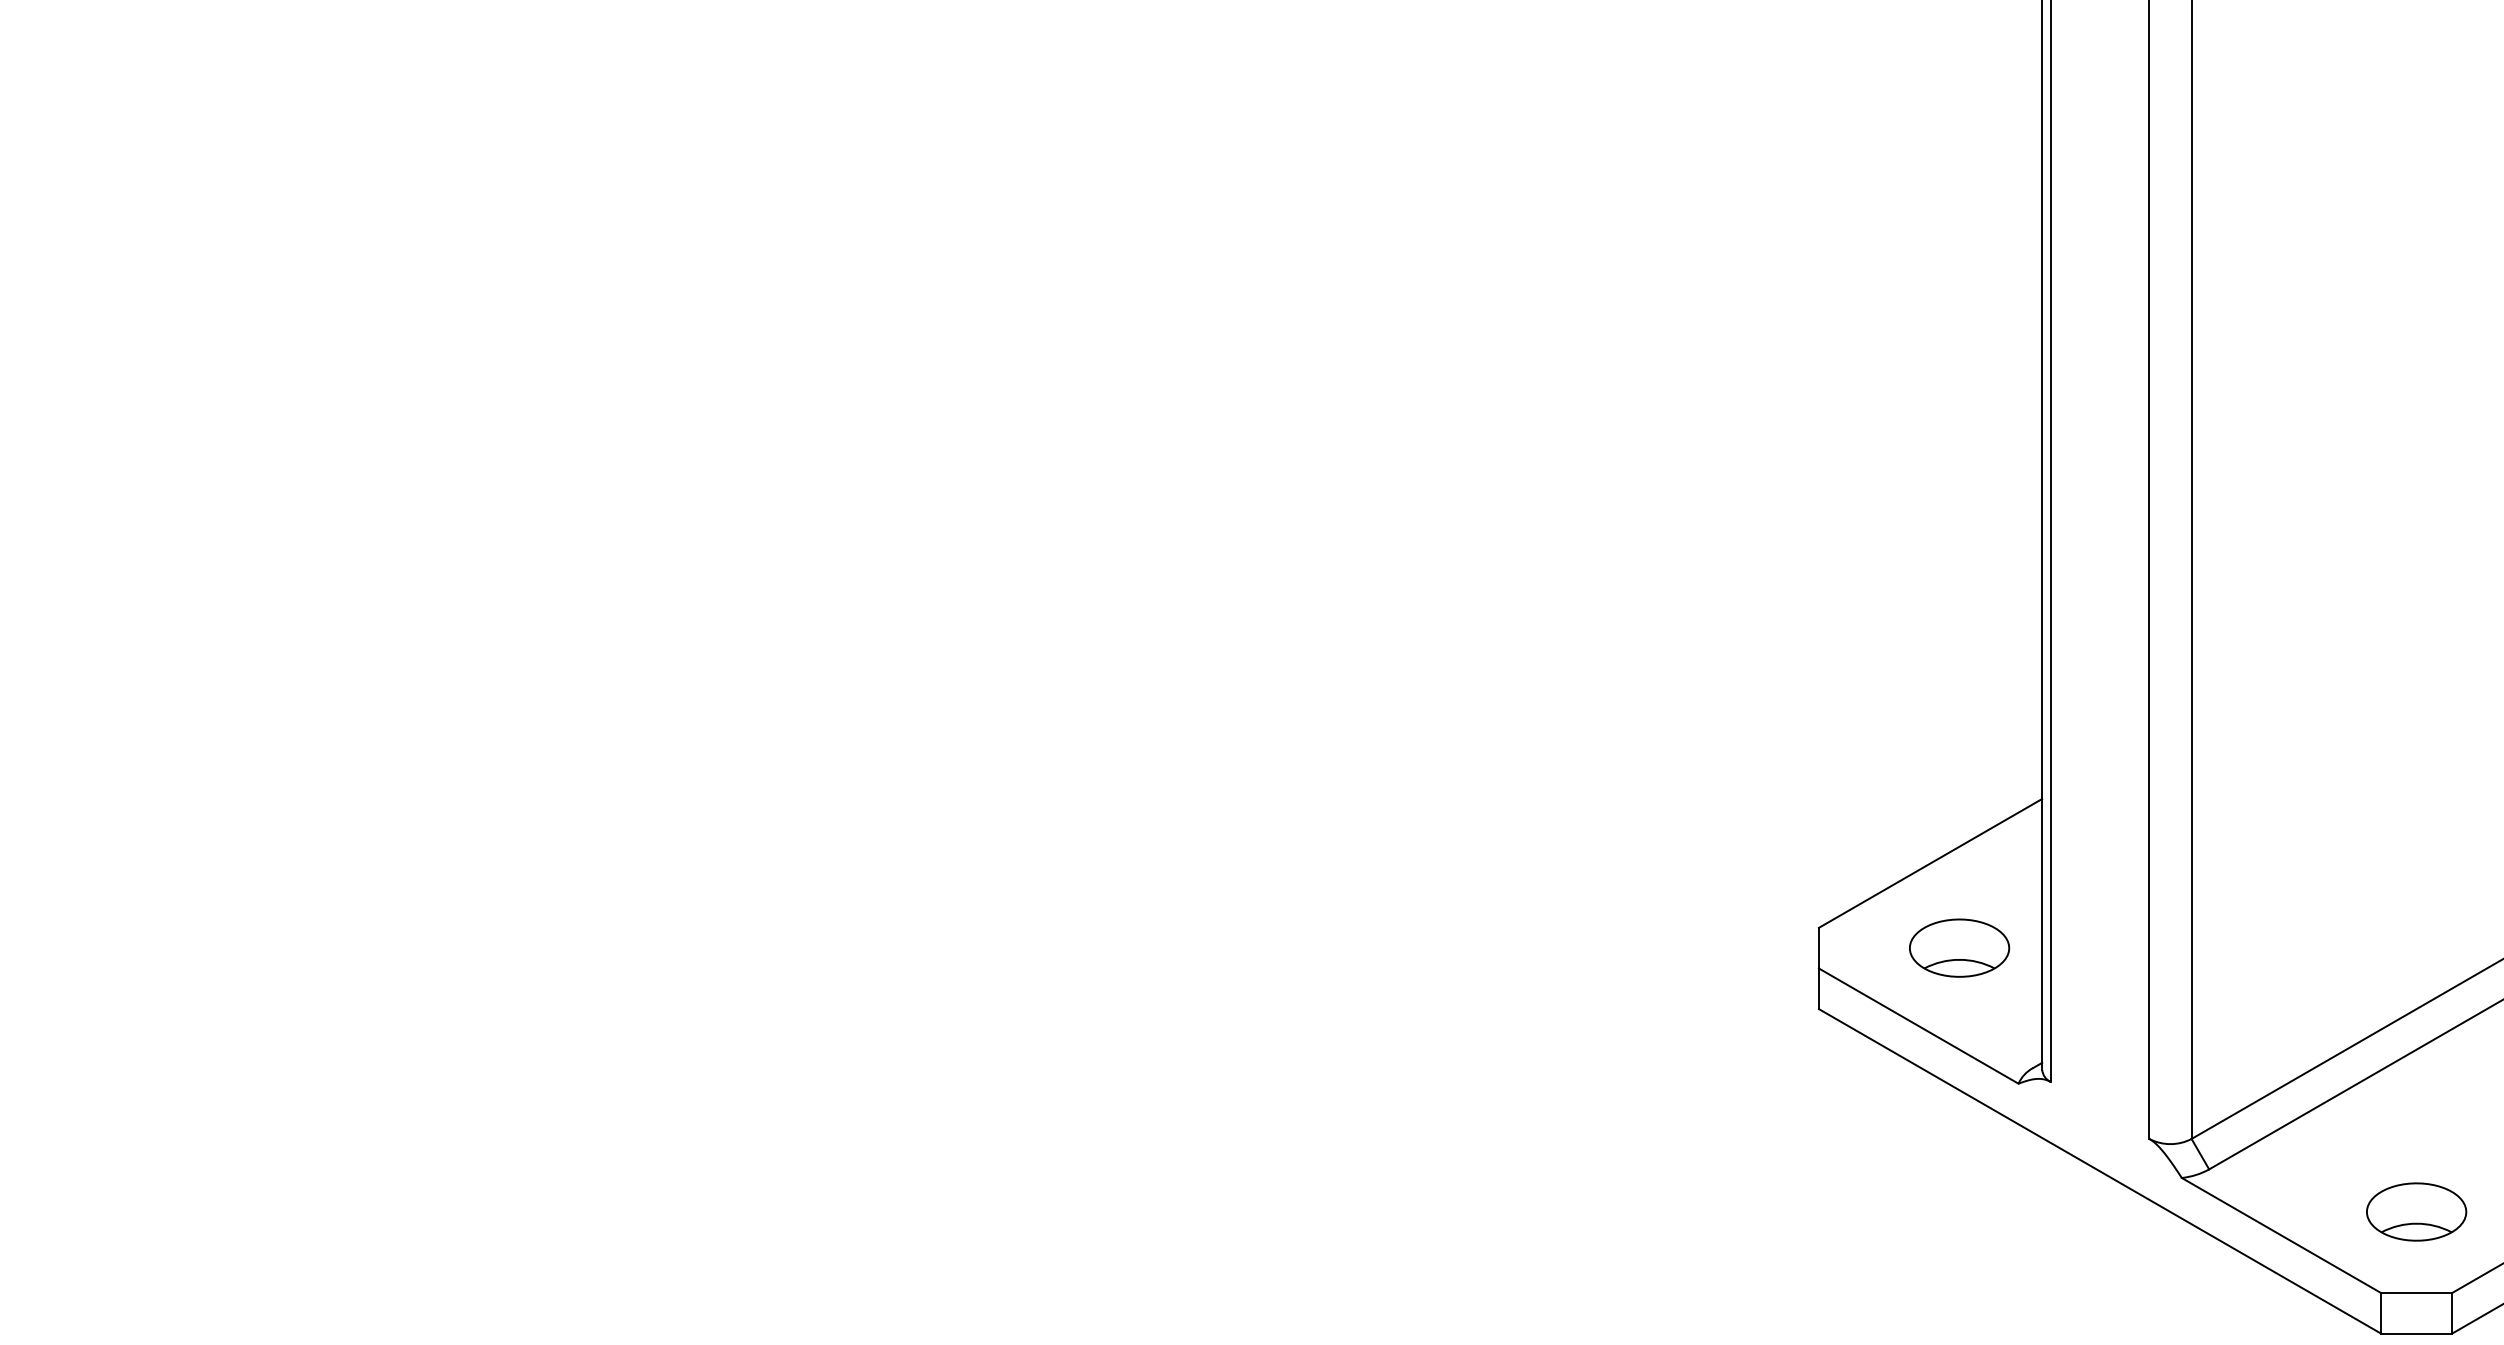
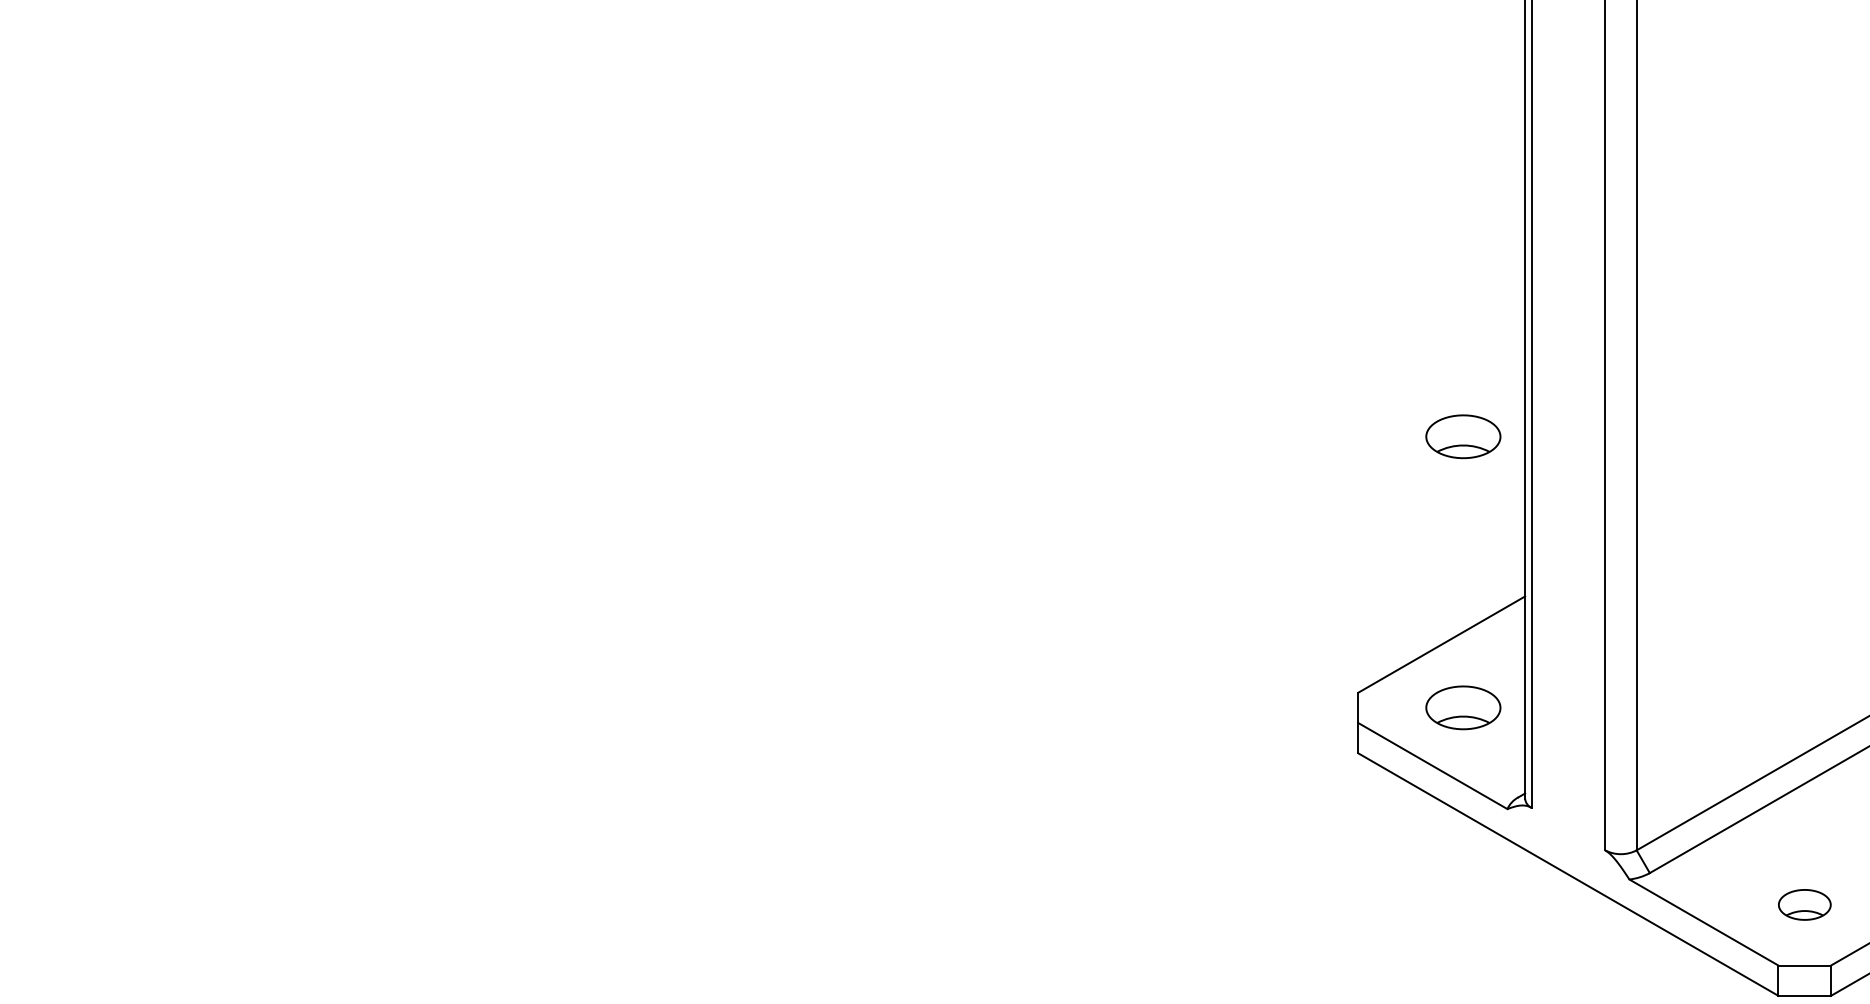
part: (1959, 584) -> (1463, 436), added
part: (2416, 1211) -> (1804, 904), size x0.7

